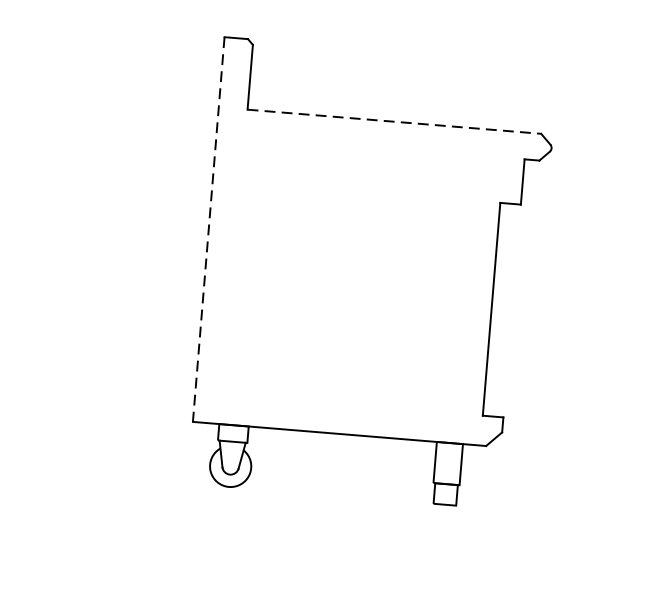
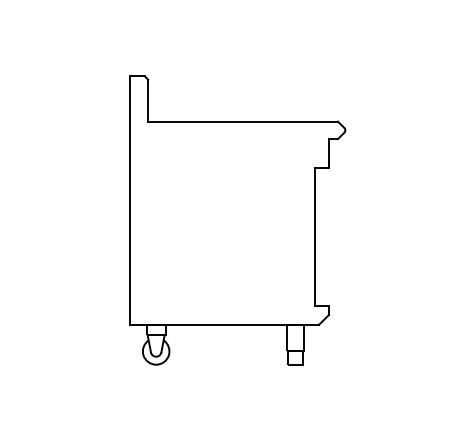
line: (395, 121) -> (243, 121), dashed -> solid
line: (208, 230) -> (129, 201), dashed -> solid

